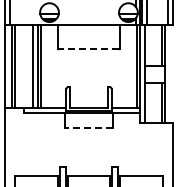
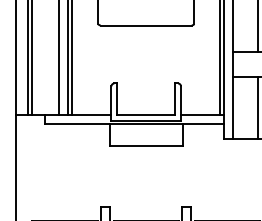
line: (89, 49) -> (147, 25), dashed -> solid
line: (88, 127) -> (145, 145), dashed -> solid

